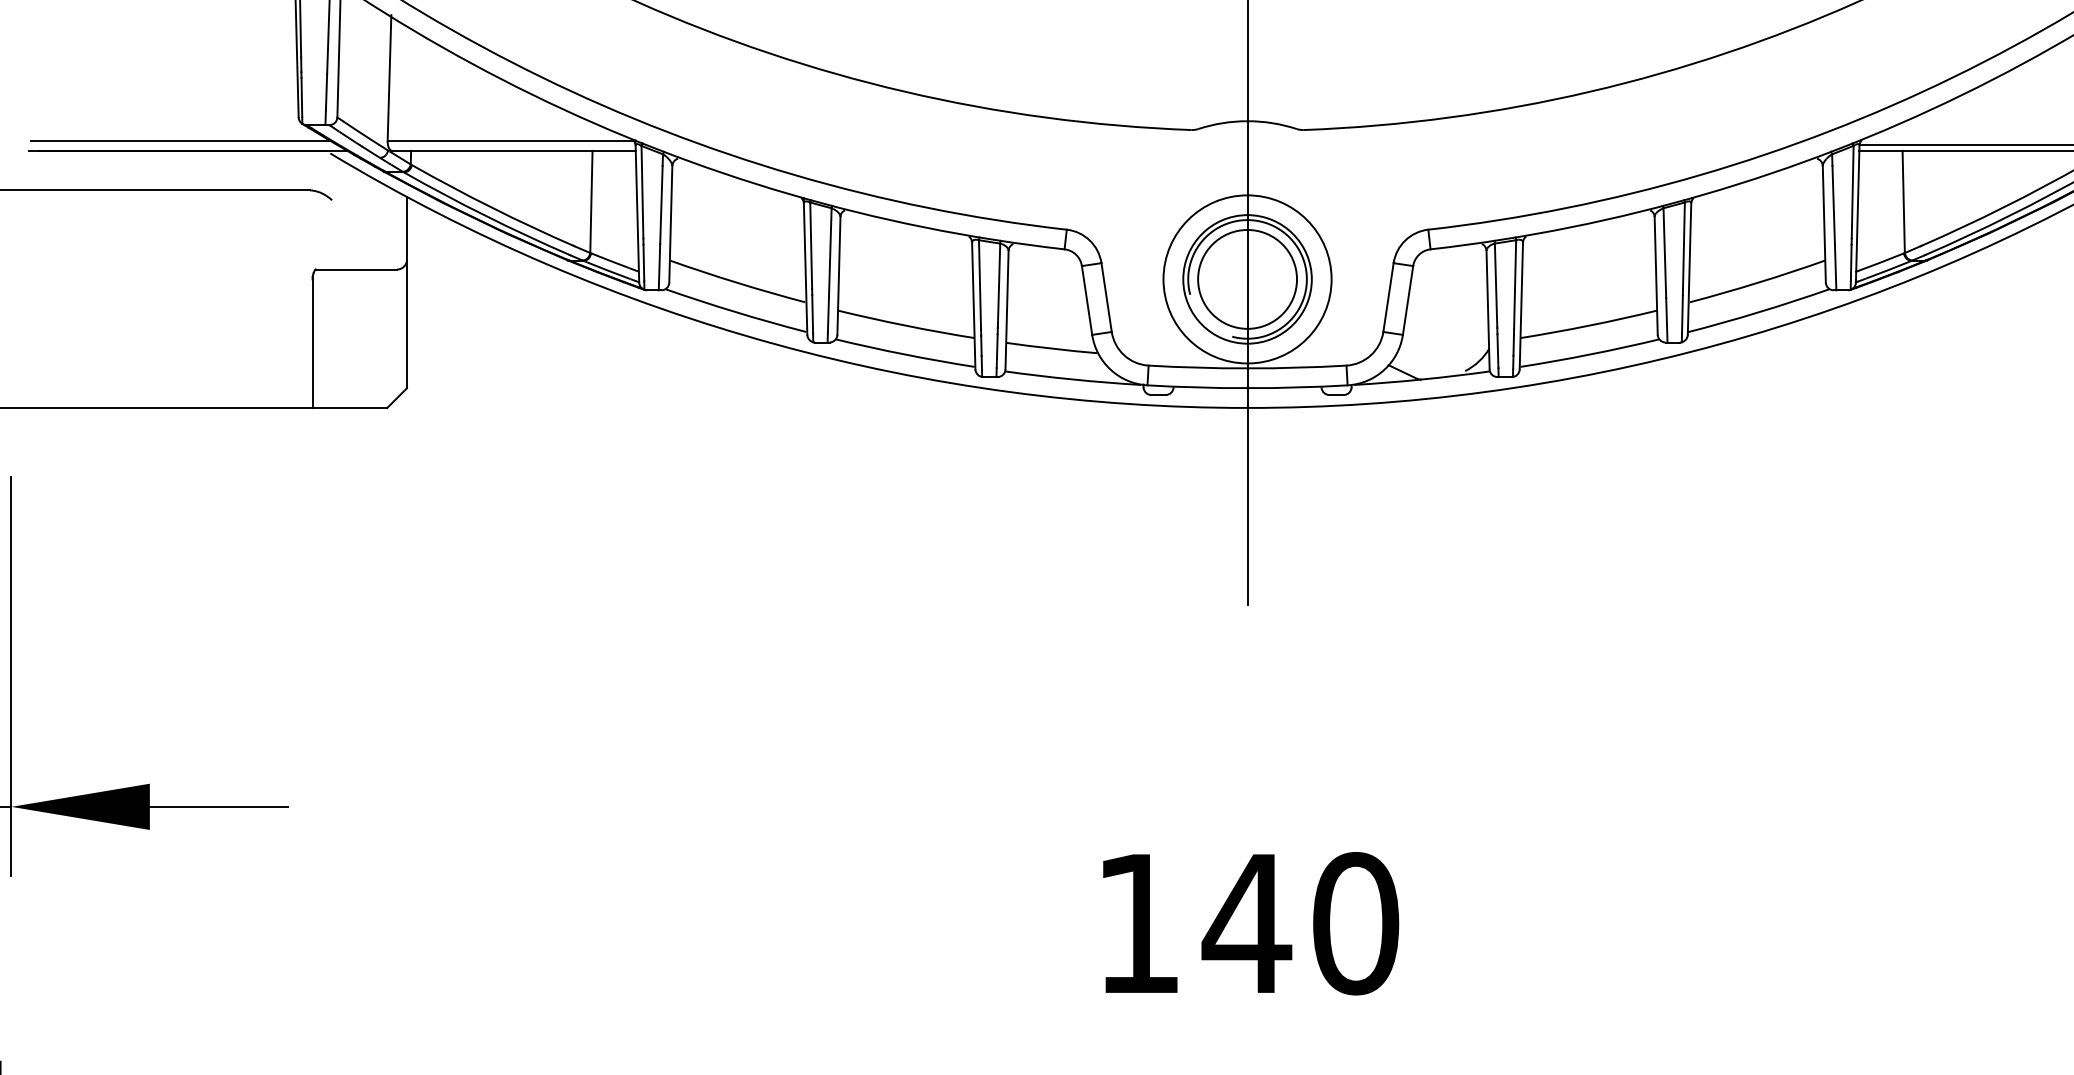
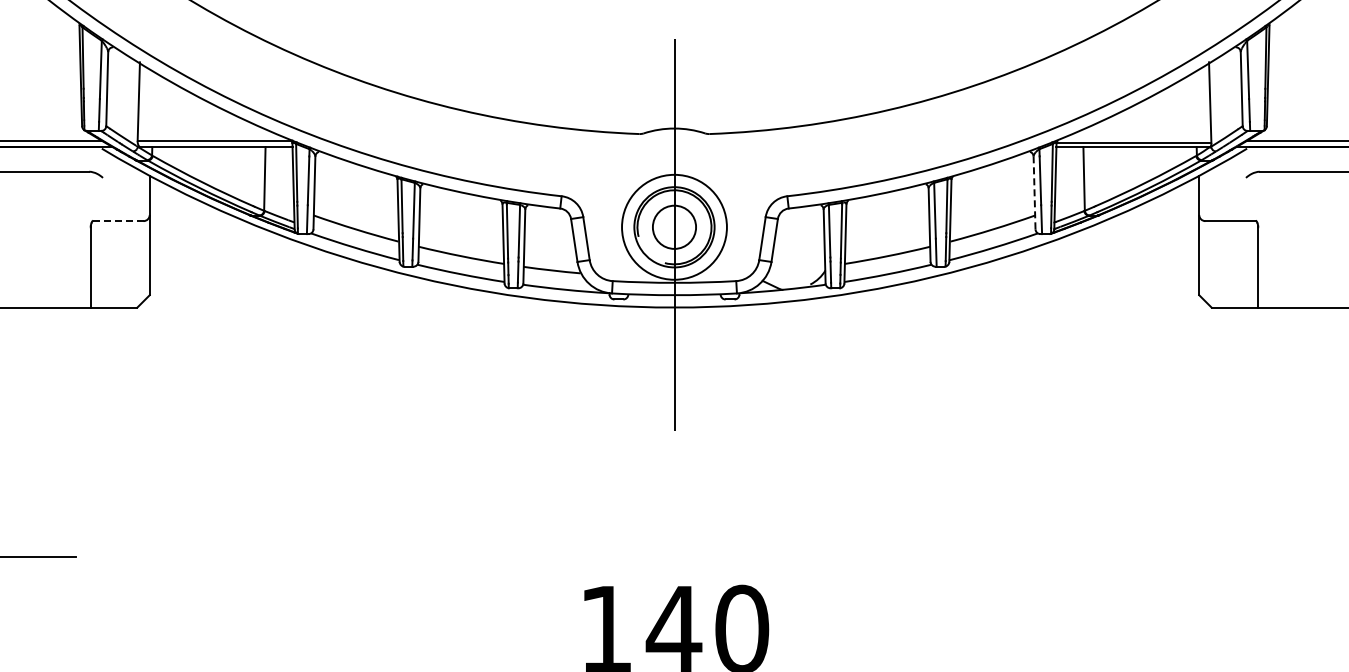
line: (1824, 223) -> (1034, 192), solid -> dashed
line: (355, 270) -> (117, 221), solid -> dashed
circle: (1247, 279) -> (674, 227), size x0.7

